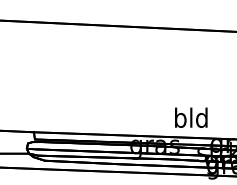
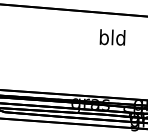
text: (191, 117) -> (112, 37), moved

